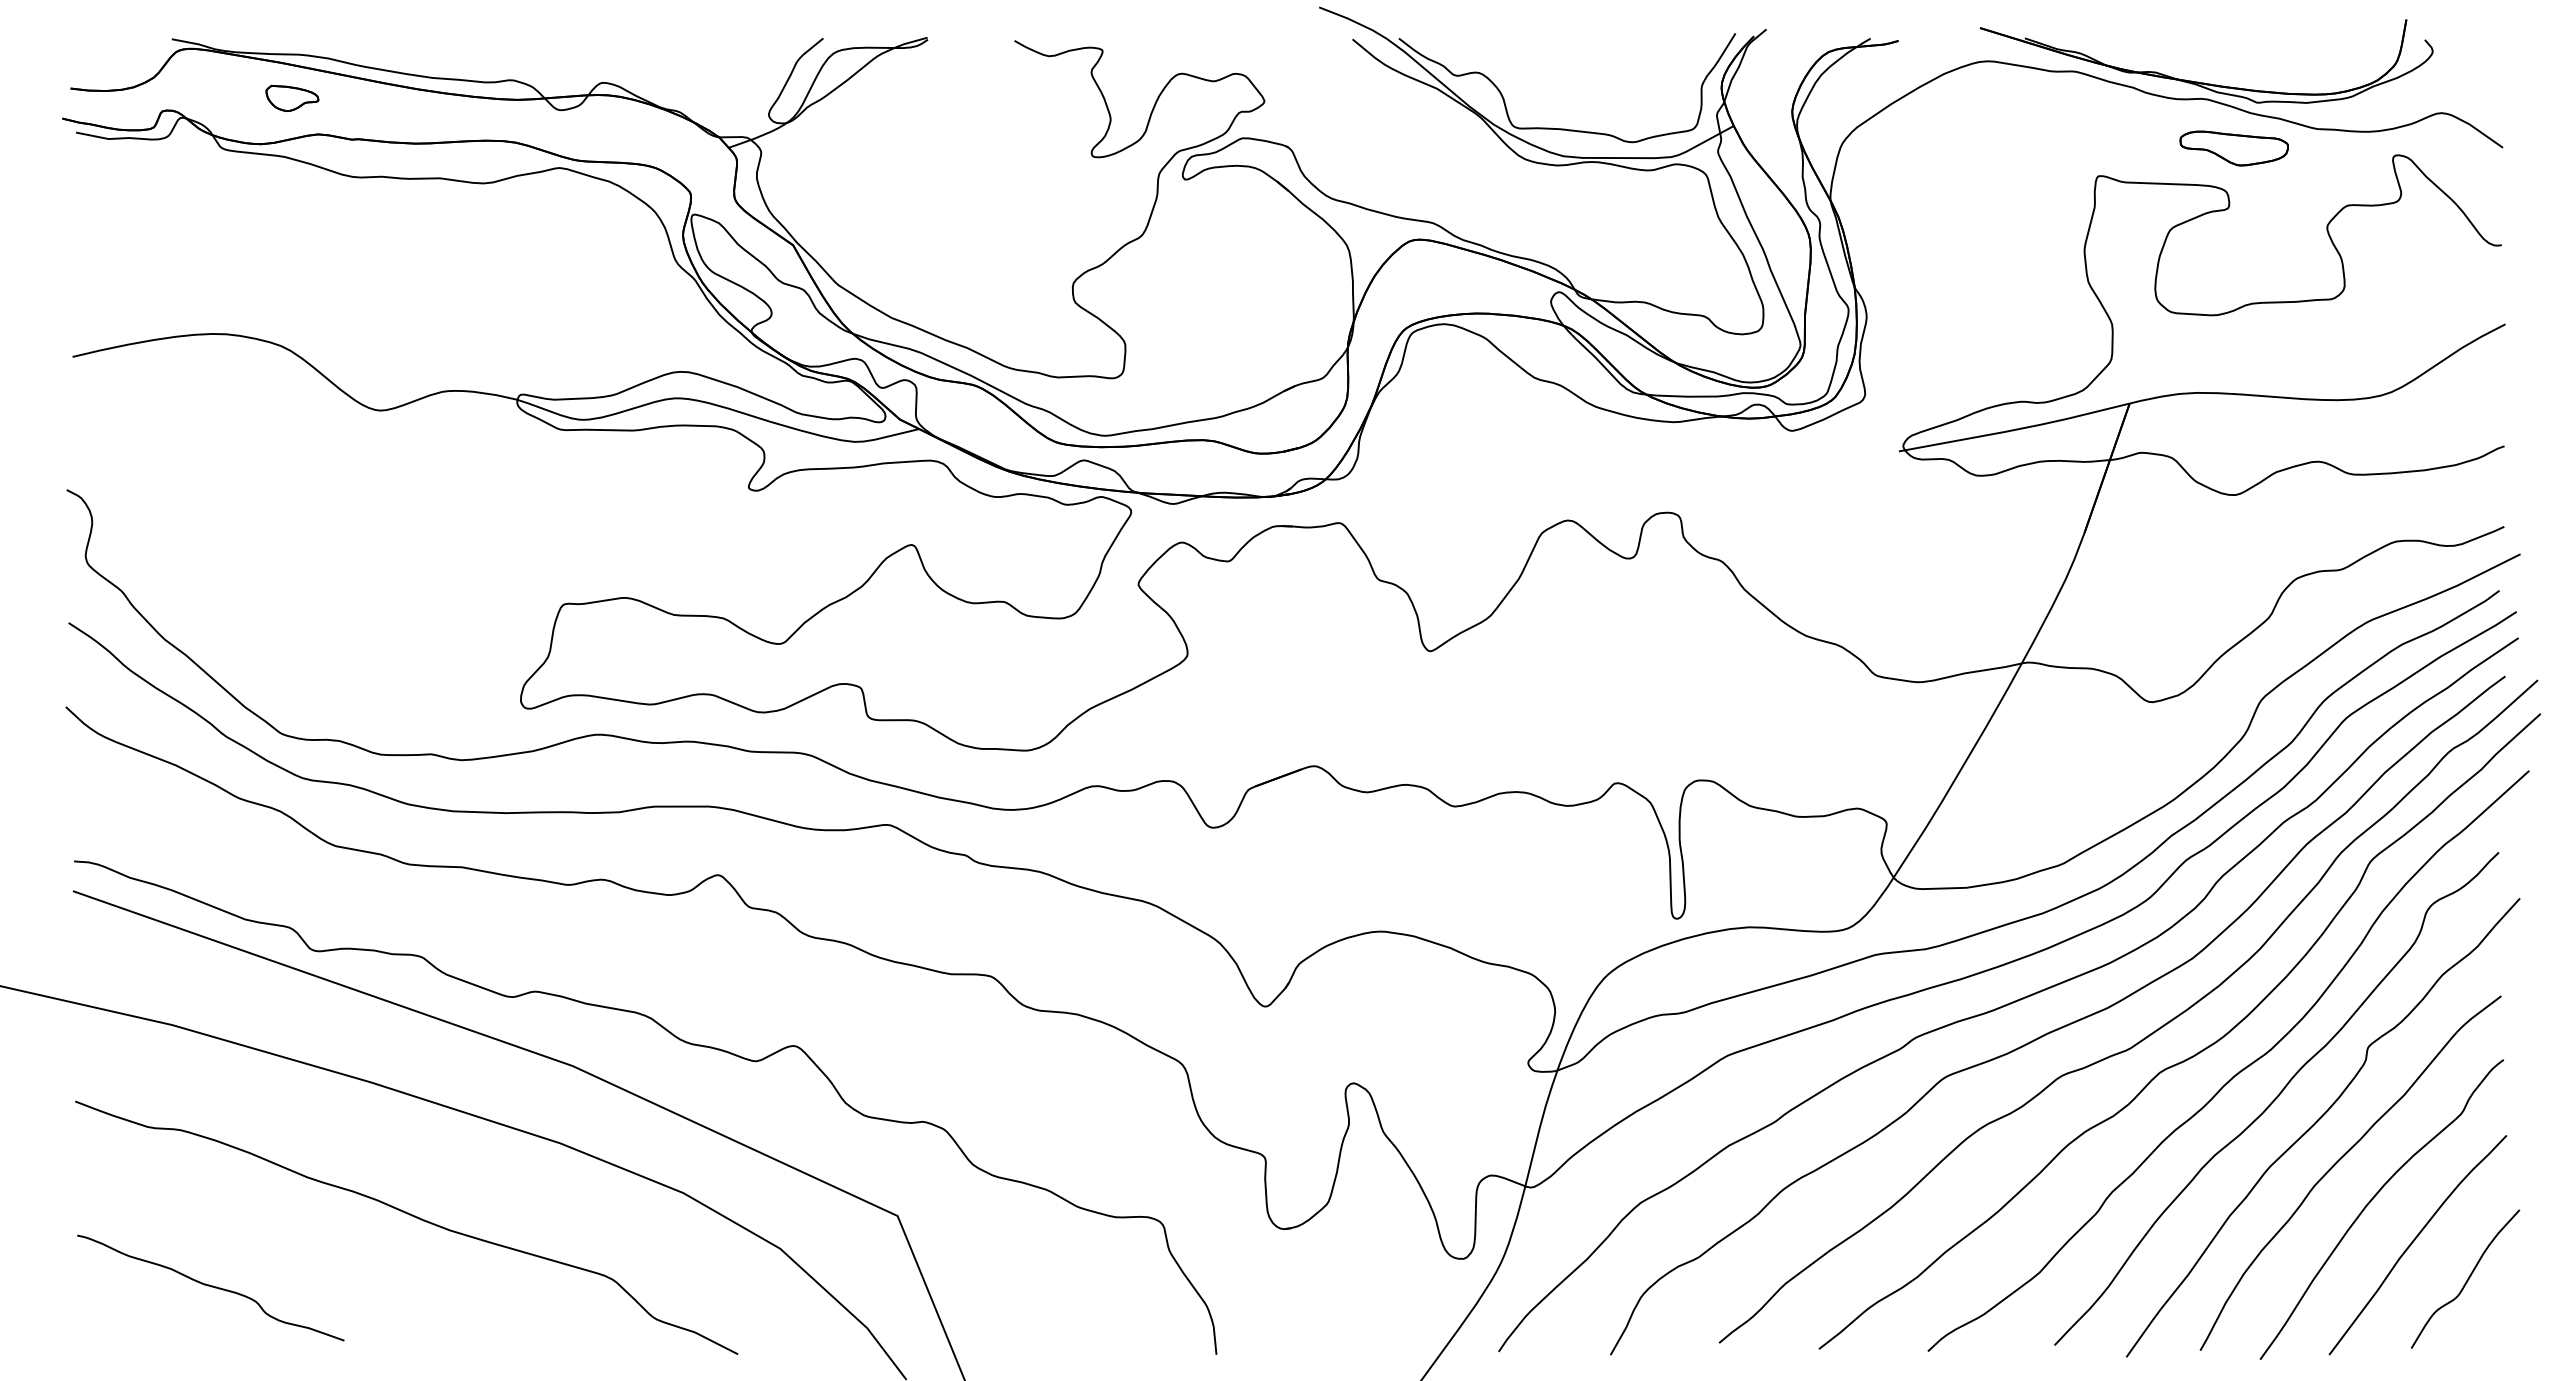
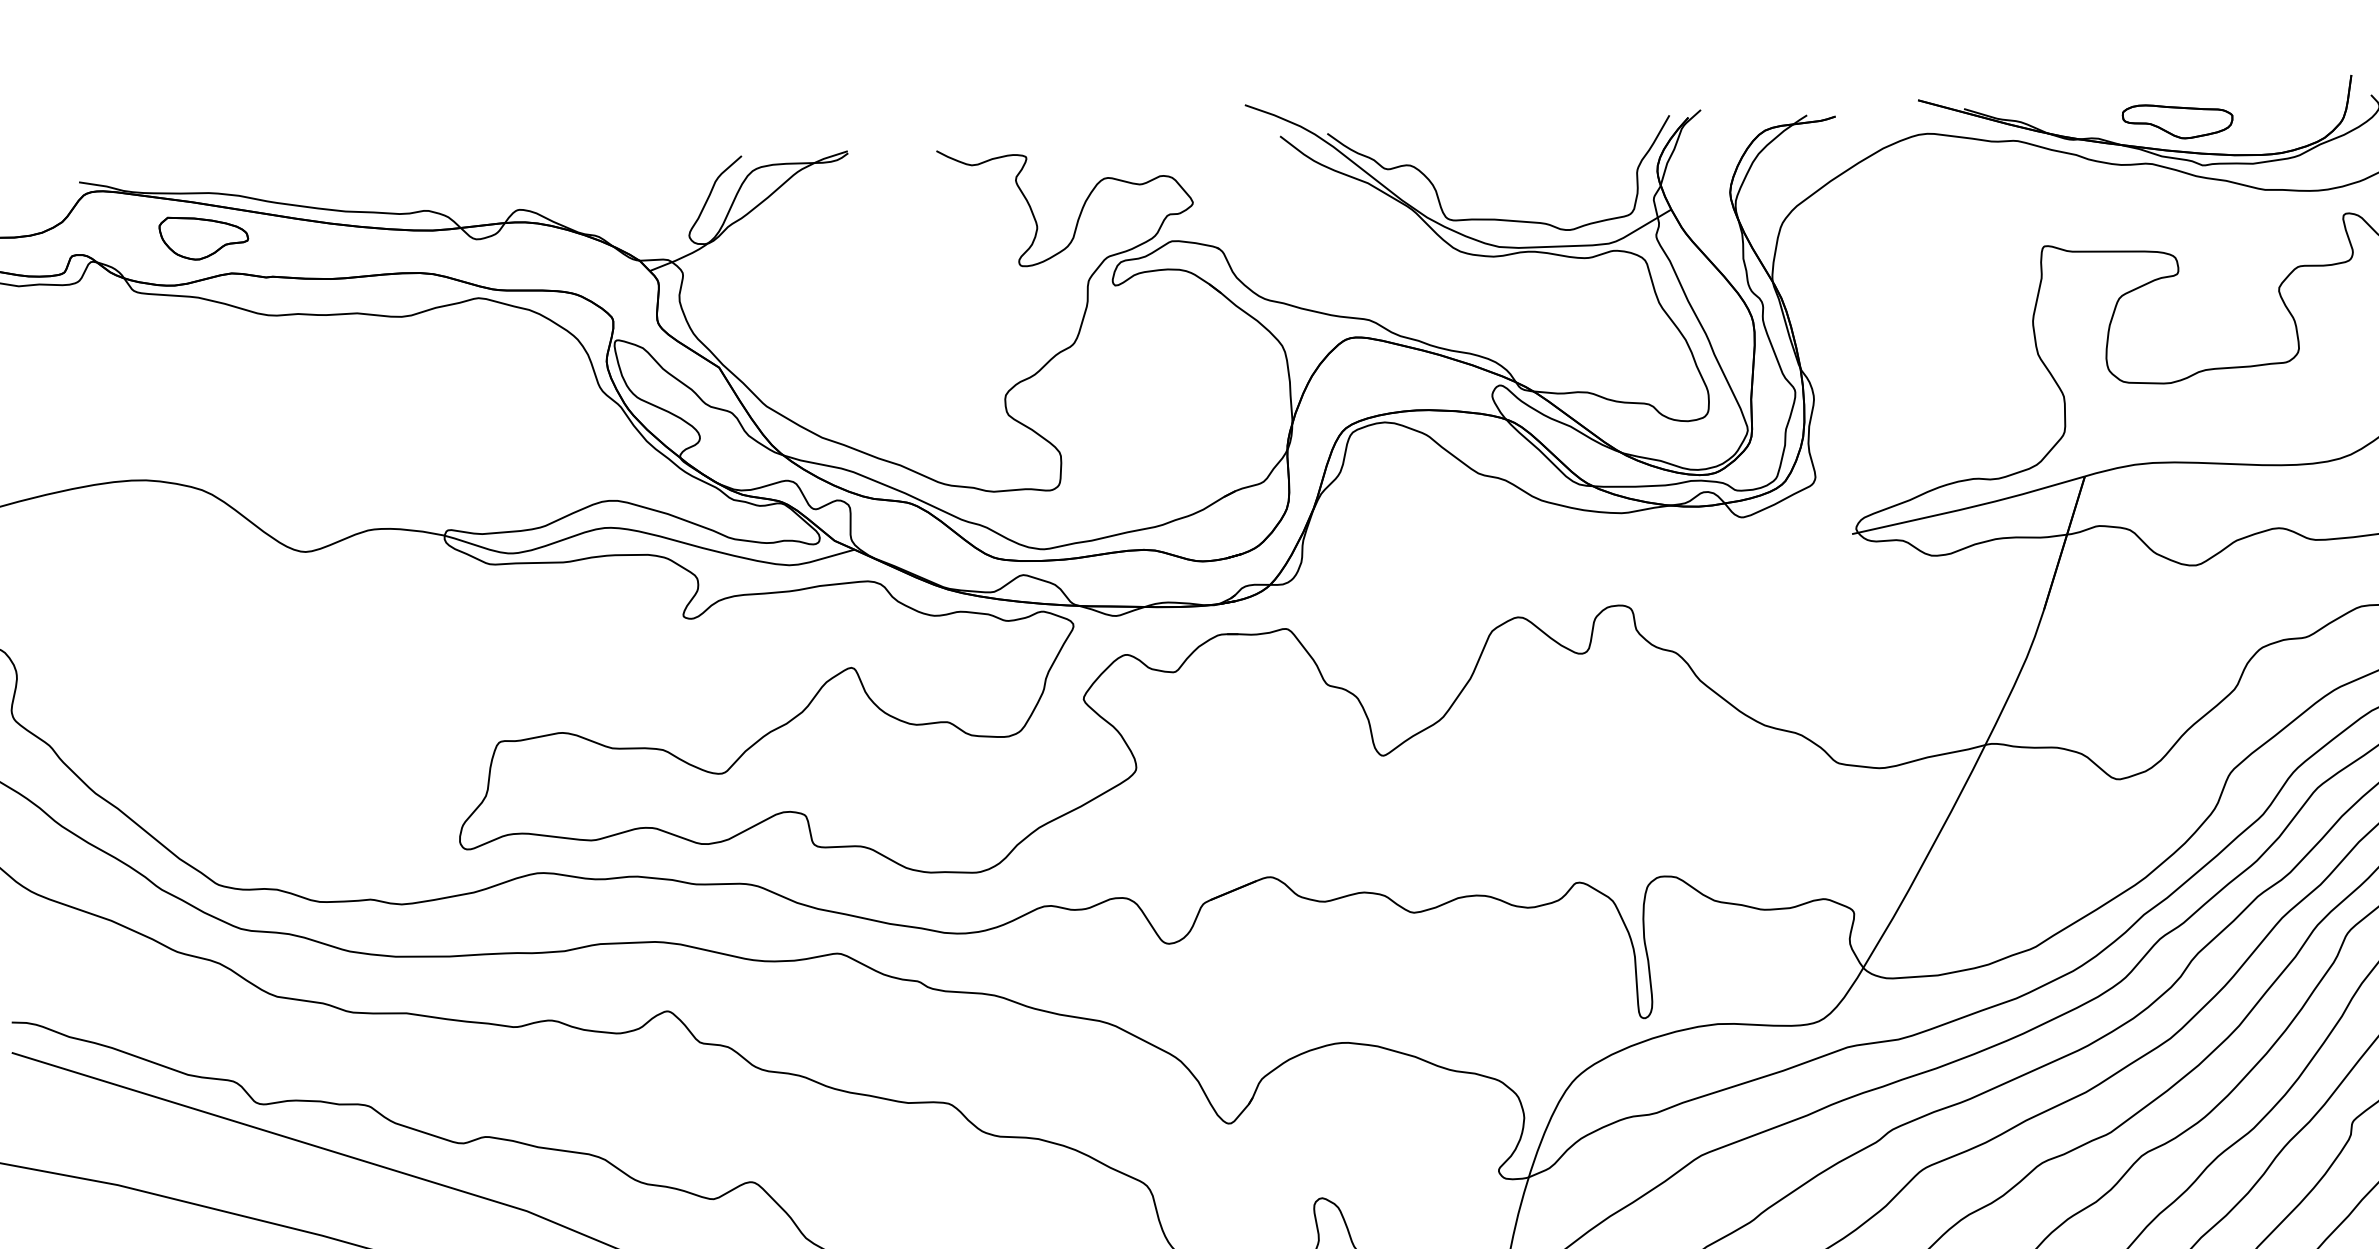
part: (292, 98) -> (204, 237), size x1.67
part: (2233, 148) -> (2177, 121), moved

